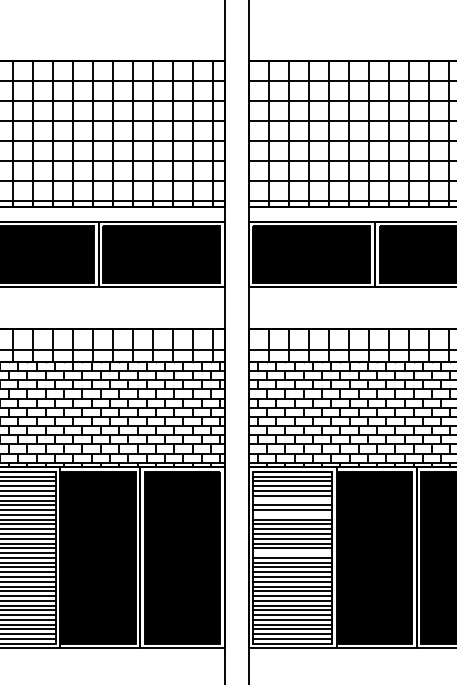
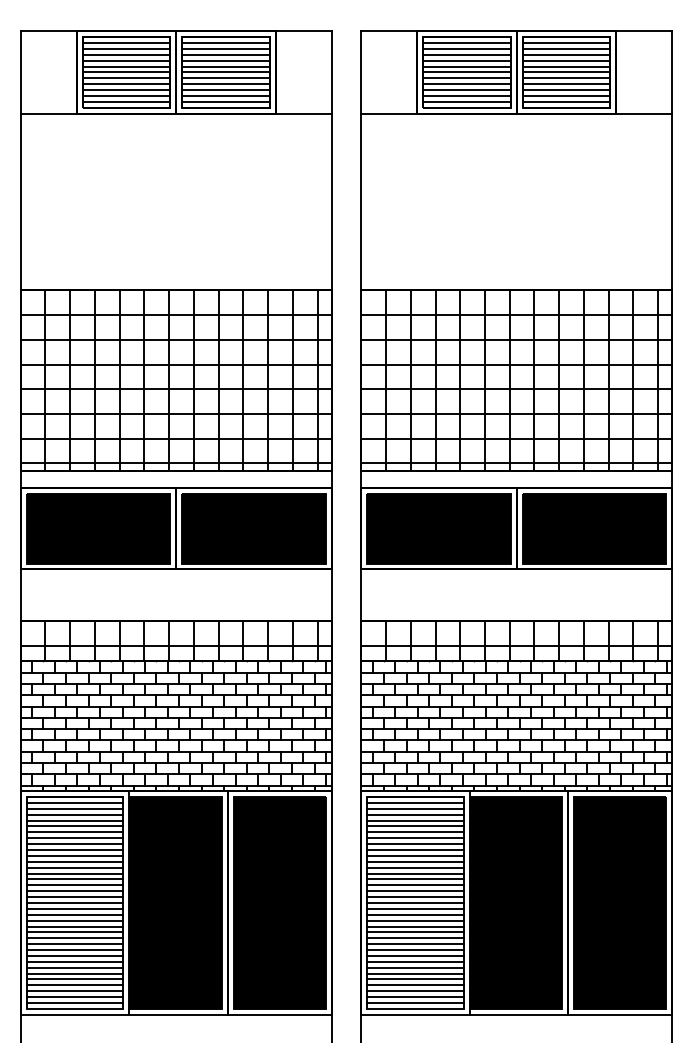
line: (292, 500) -> (415, 832), added
line: (292, 514) -> (415, 849), added
line: (292, 553) -> (415, 897), added

